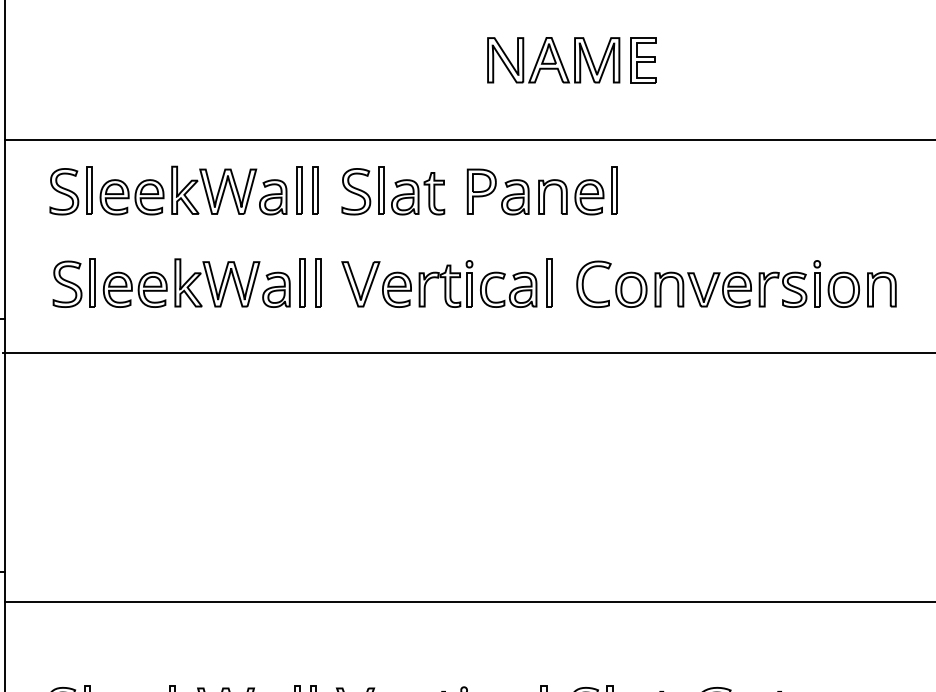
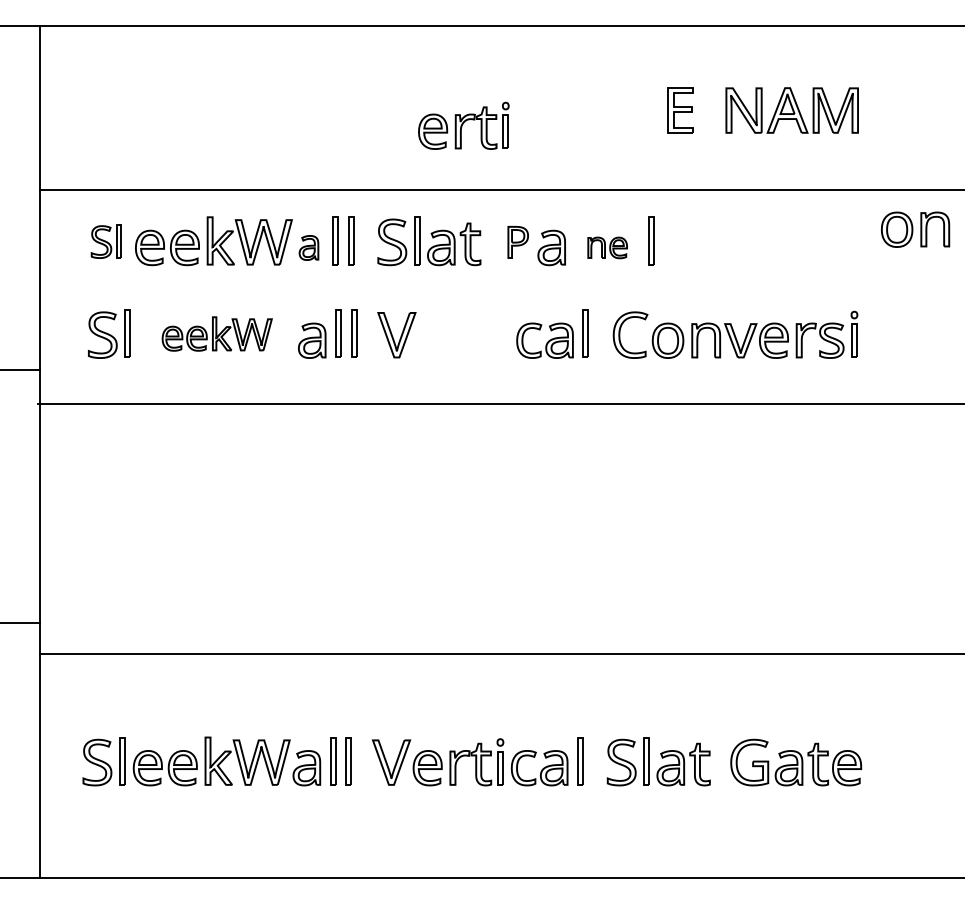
part: (552, 60) -> (791, 110), moved
part: (70, 190) -> (105, 241), size x0.7
part: (482, 191) -> (518, 242), size x0.7
part: (272, 196) -> (308, 247), size x0.7
part: (570, 196) -> (607, 247), size x0.6
part: (181, 282) -> (217, 333), size x0.7
part: (427, 283) -> (463, 125), moved
part: (862, 289) -> (915, 229), moved

